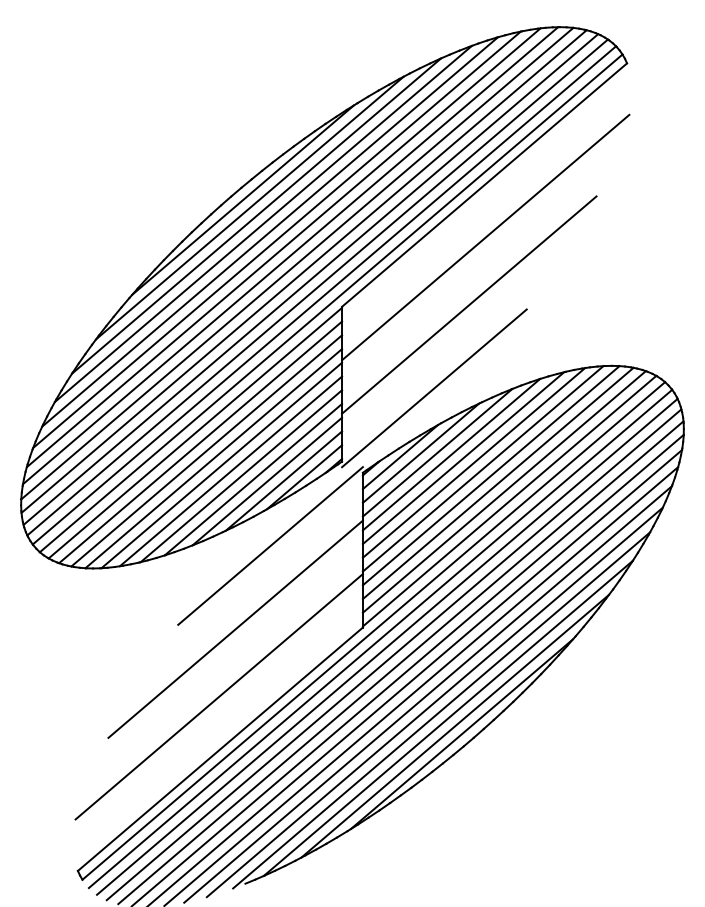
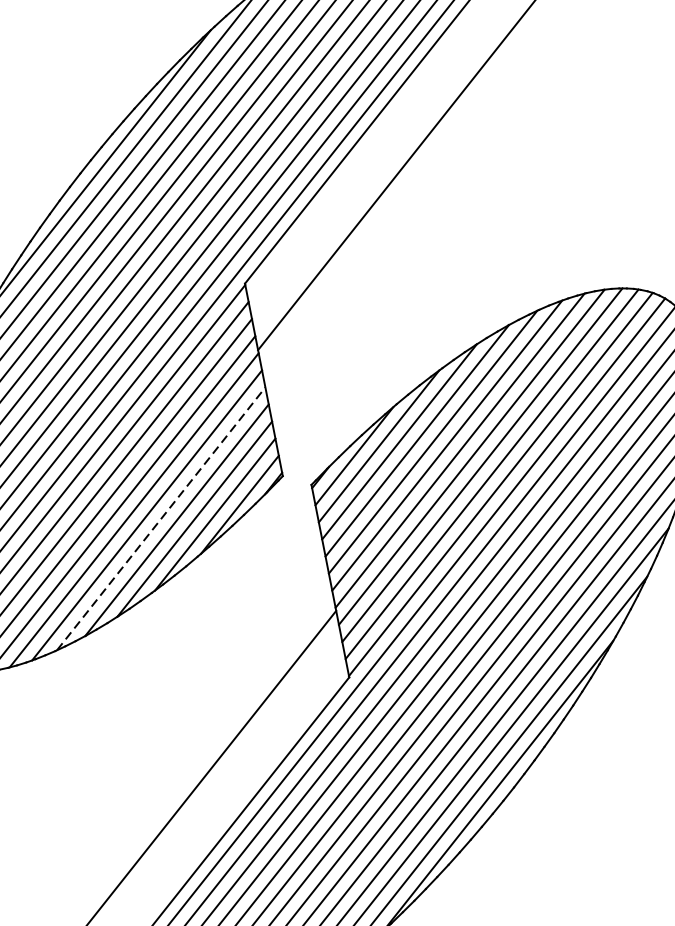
line: (469, 304) -> (402, 249), removed
line: (434, 388) -> (379, 362), removed
line: (241, 475) -> (161, 517), solid -> dashed
line: (270, 545) -> (214, 597), removed
line: (235, 628) -> (191, 709), removed

